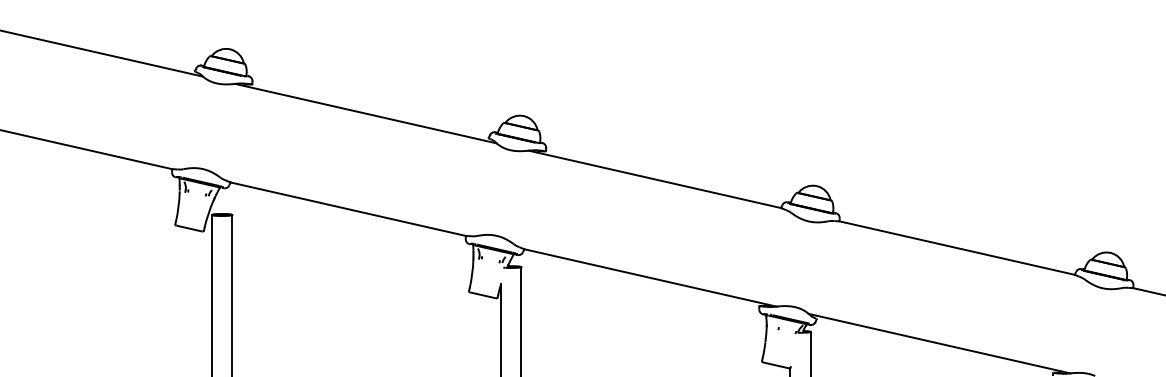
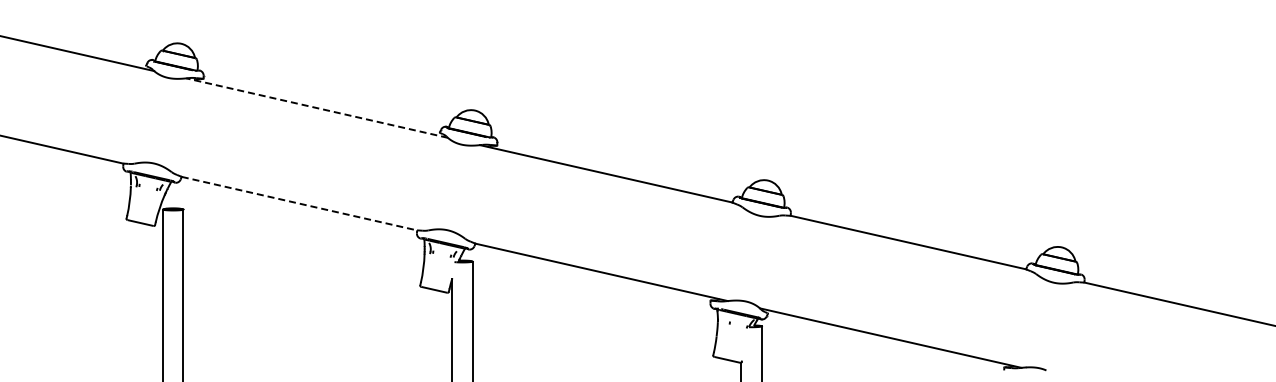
line: (365, 113) -> (316, 107), solid -> dashed
line: (348, 209) -> (299, 203), solid -> dashed

